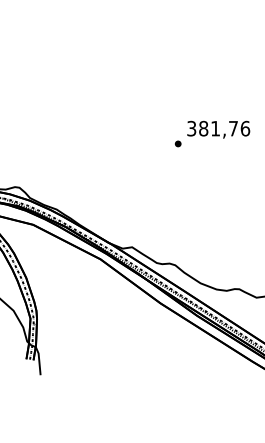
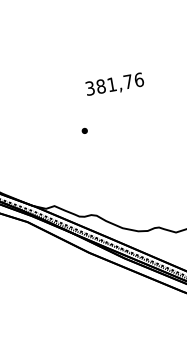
part: (178, 143) -> (85, 130), moved

